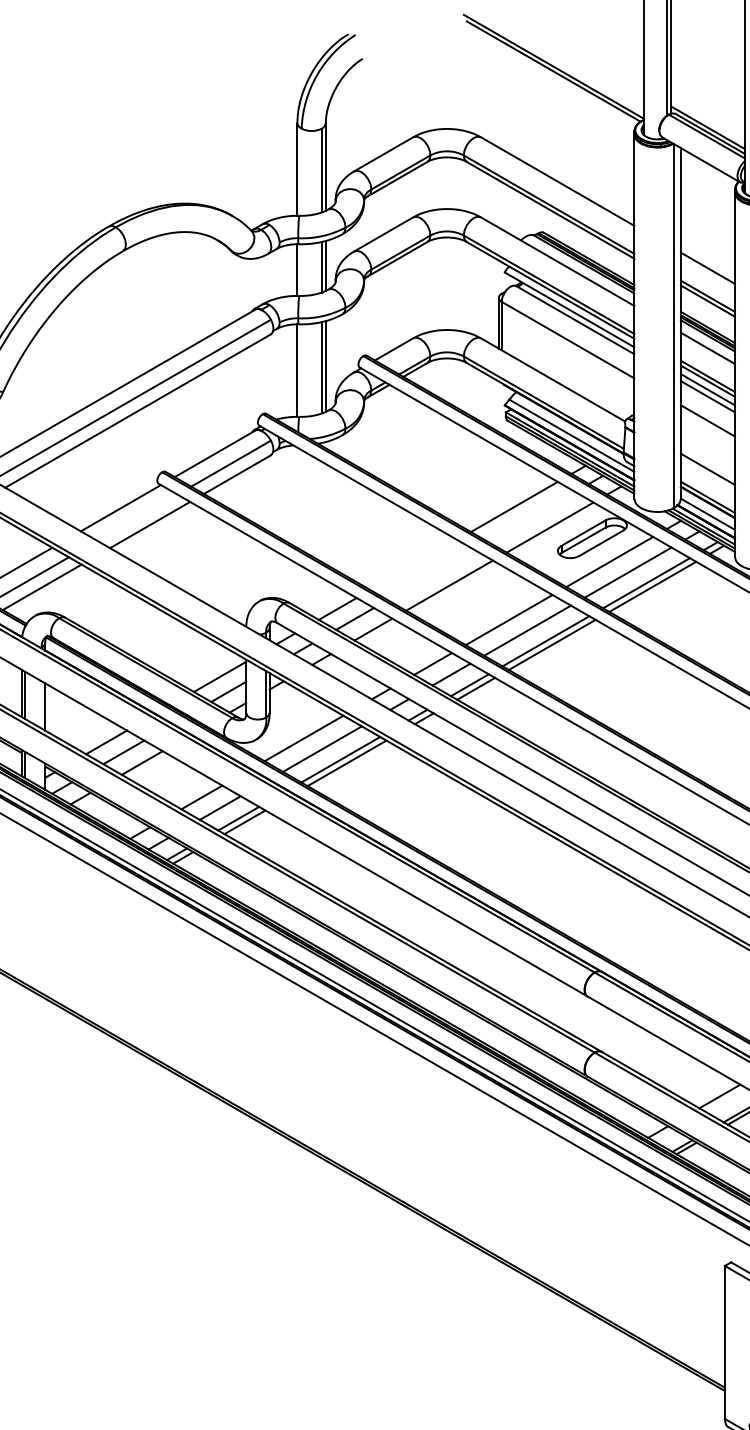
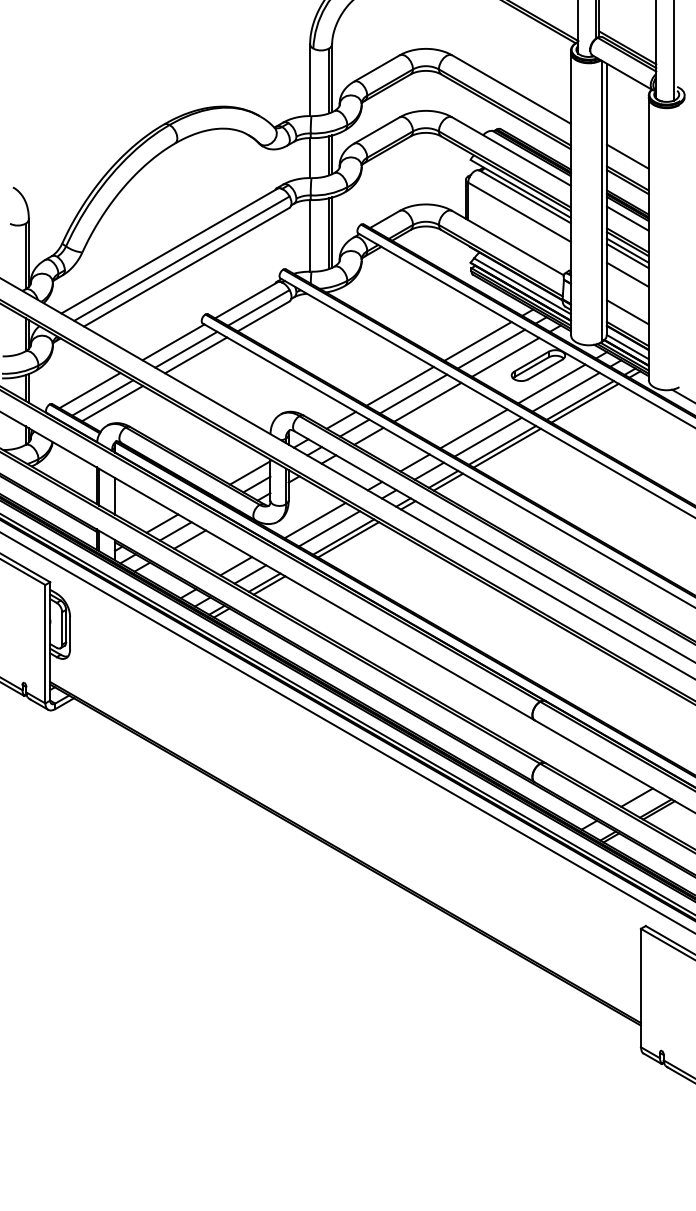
line: (531, 516) -> (491, 348), added
line: (137, 517) -> (186, 349), added
line: (412, 563) -> (399, 385), added
line: (430, 574) -> (413, 393), added

